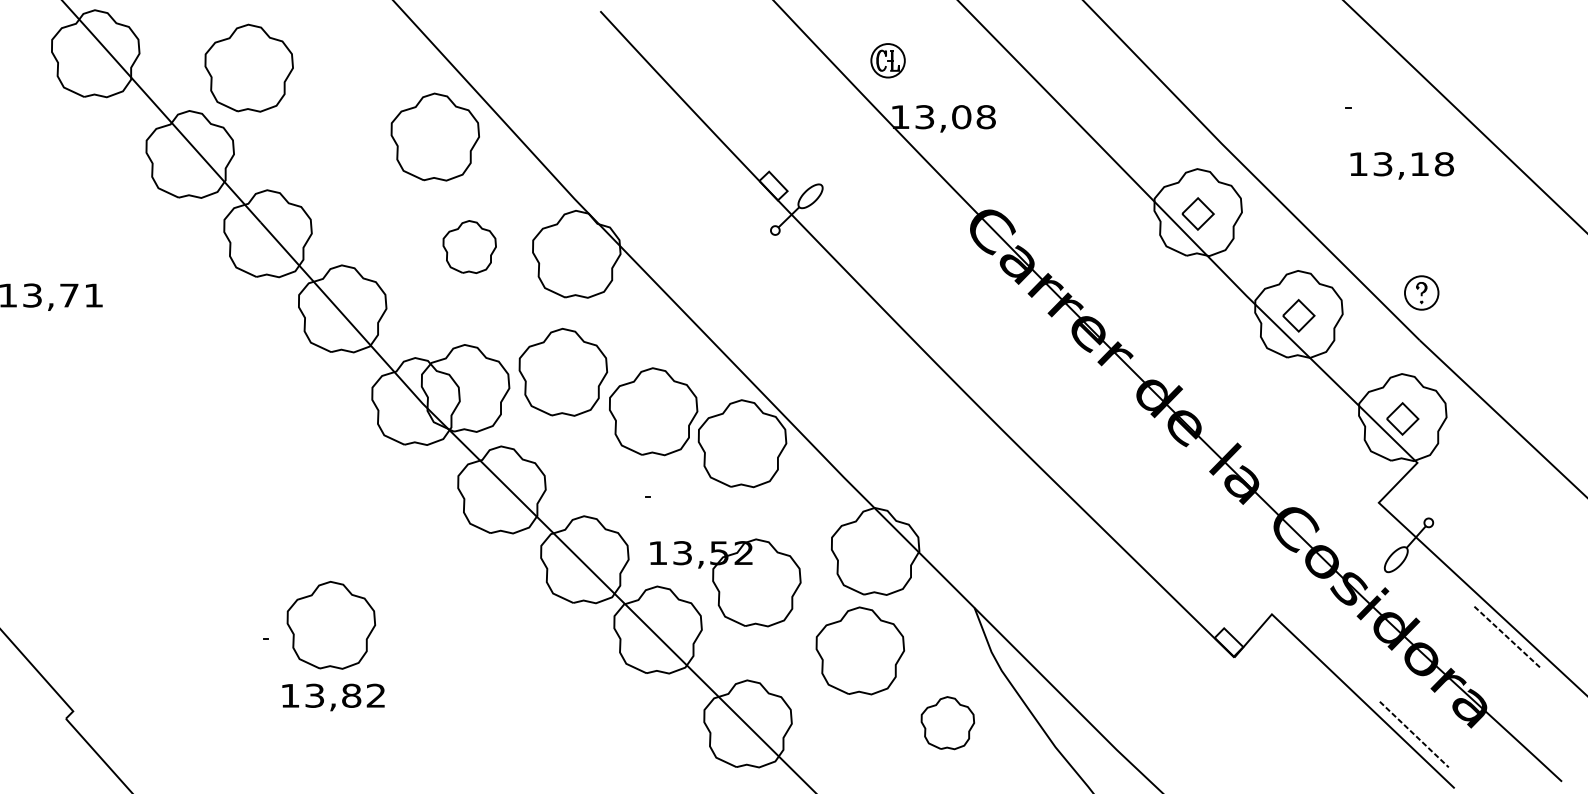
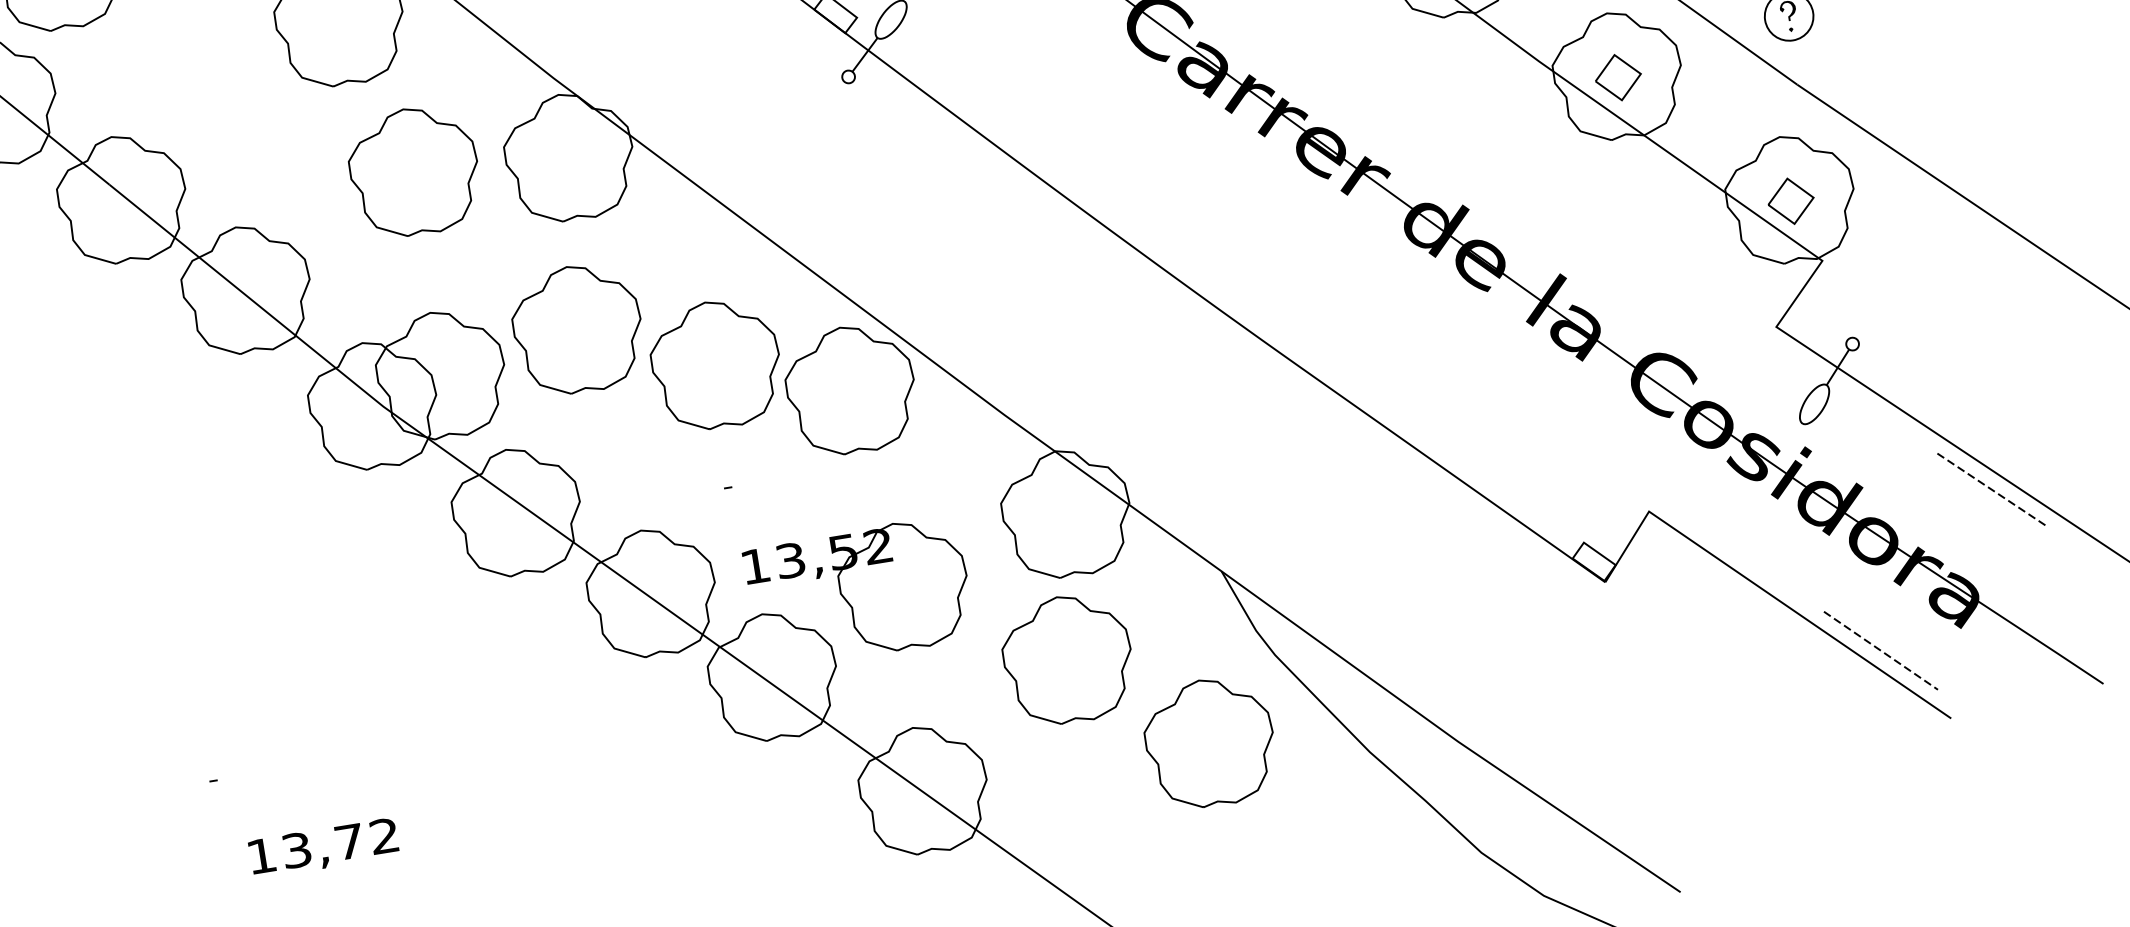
part: (469, 246) -> (414, 170), size x1.67
part: (331, 624) -> (304, 744), removed
text: (351, 695) -> (349, 841), 13,82 -> 13,72
part: (947, 722) -> (1209, 741), size x1.67

